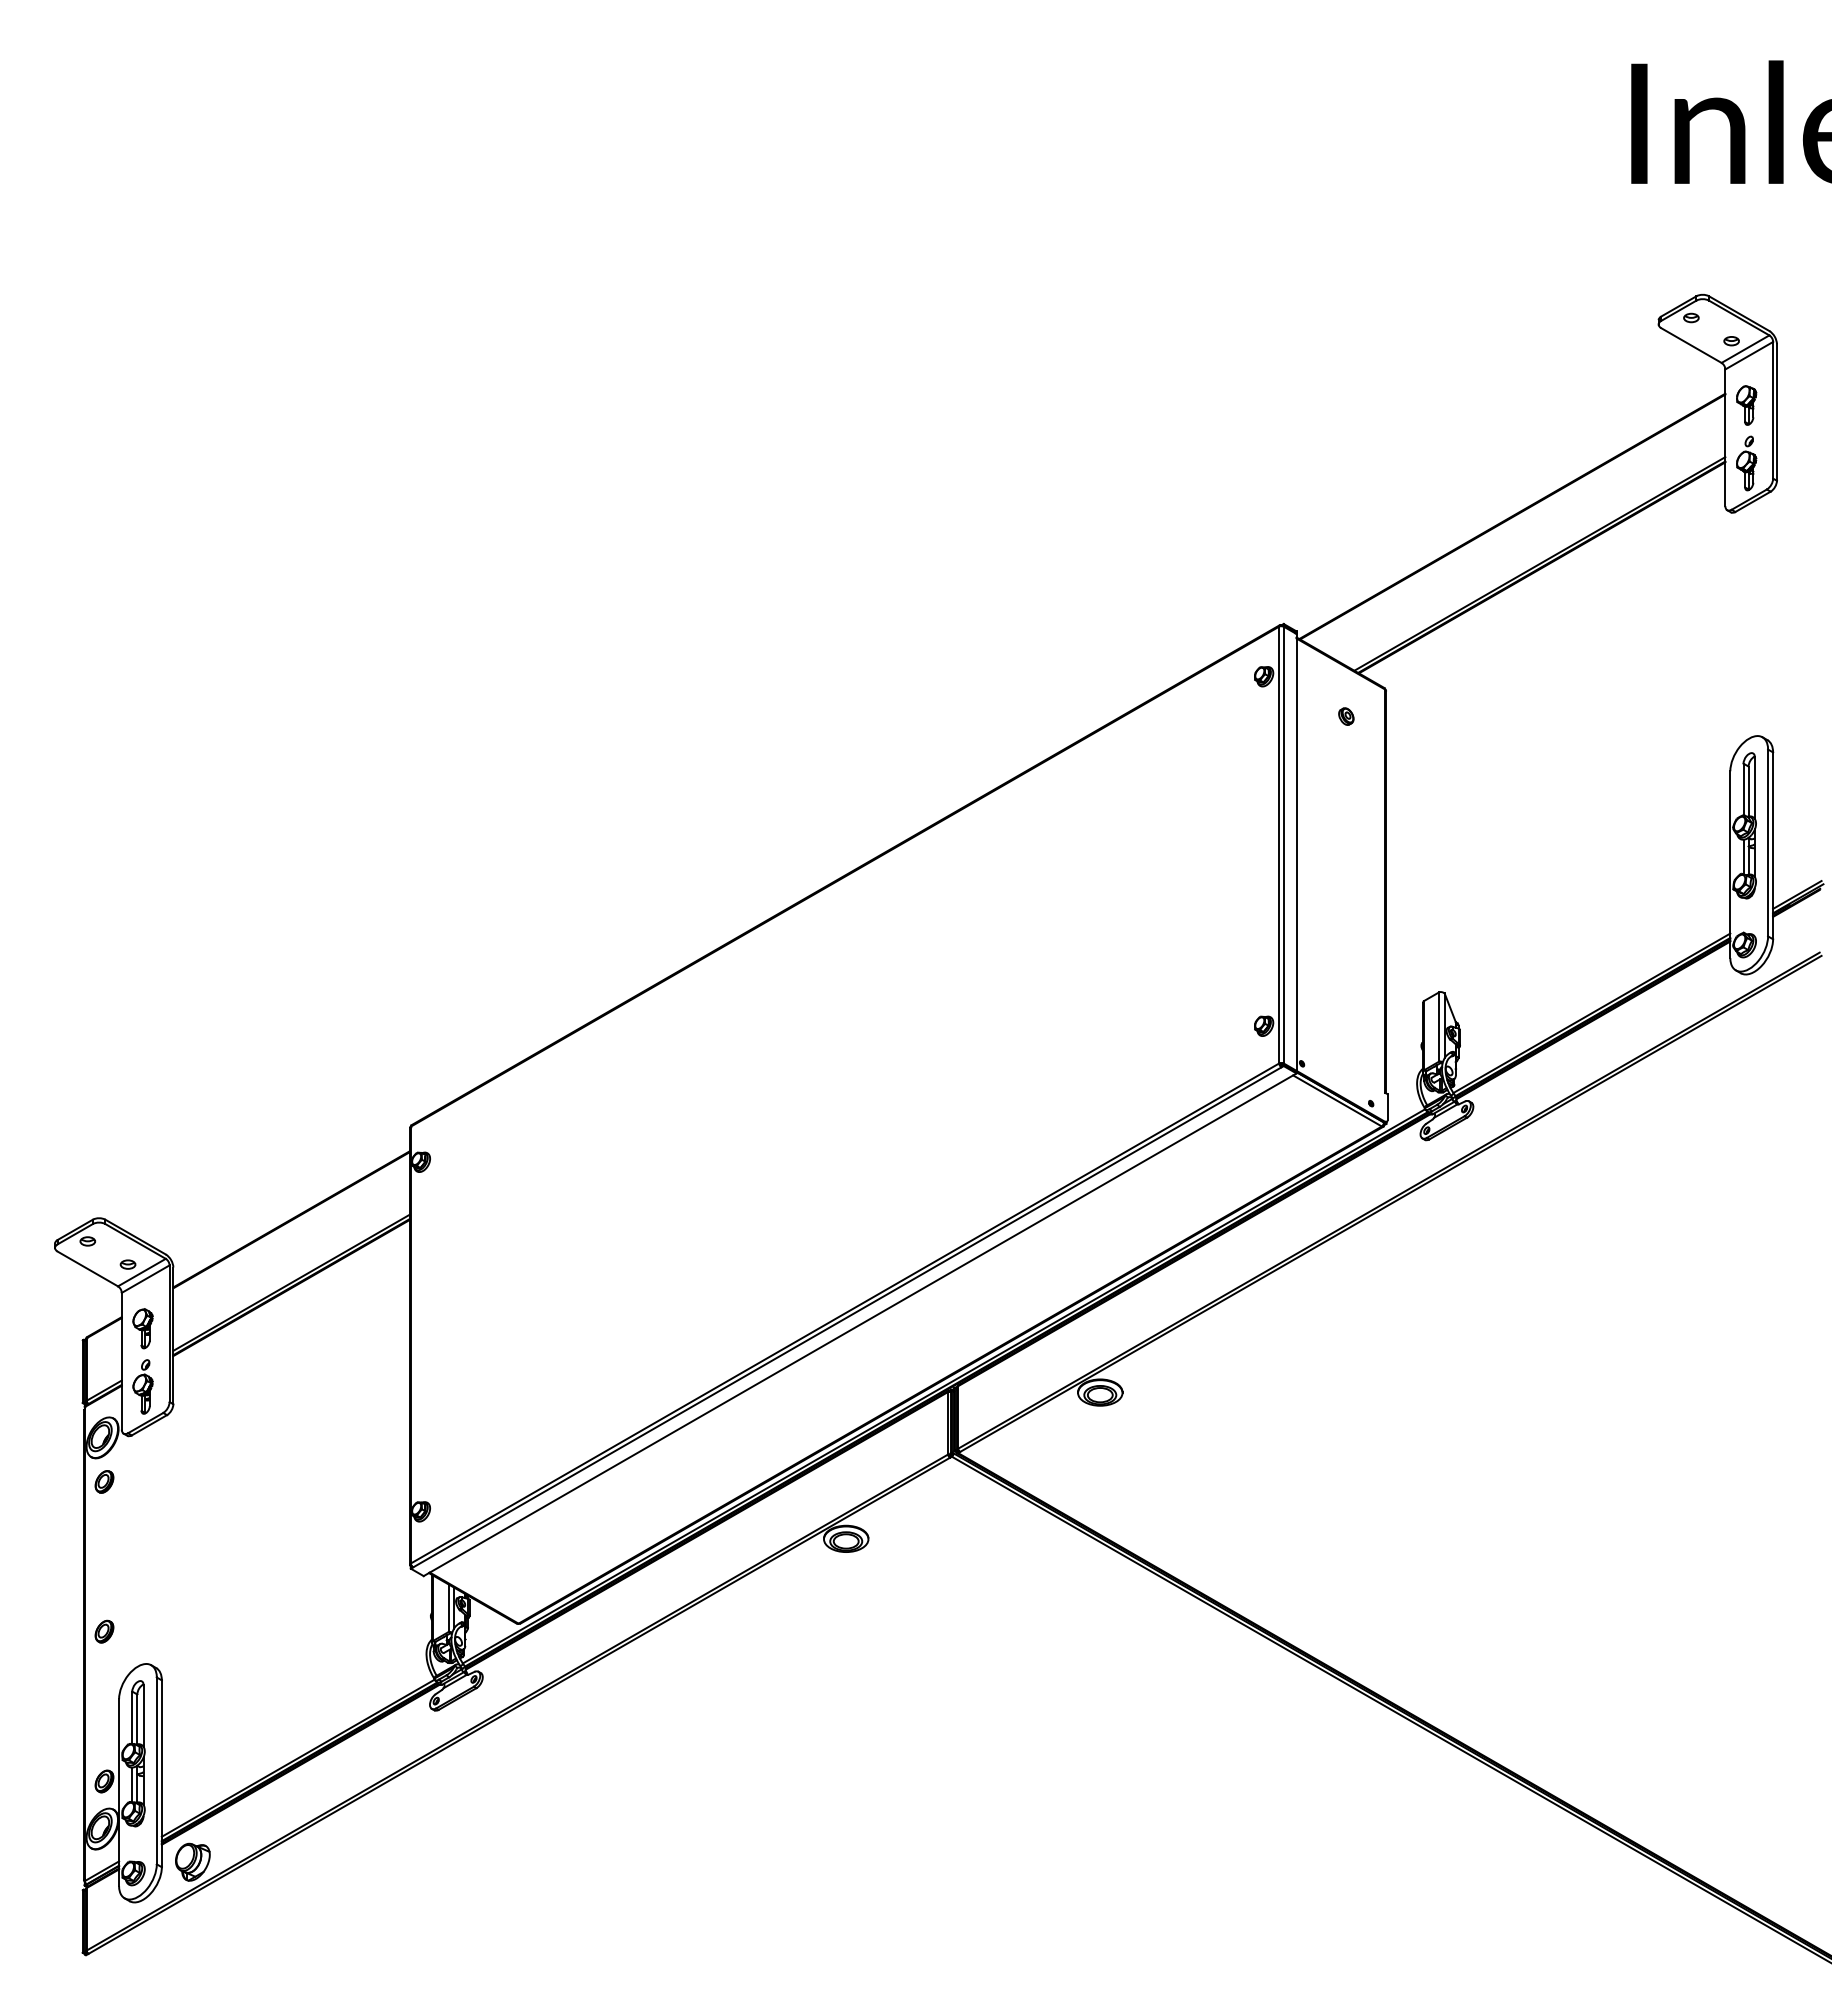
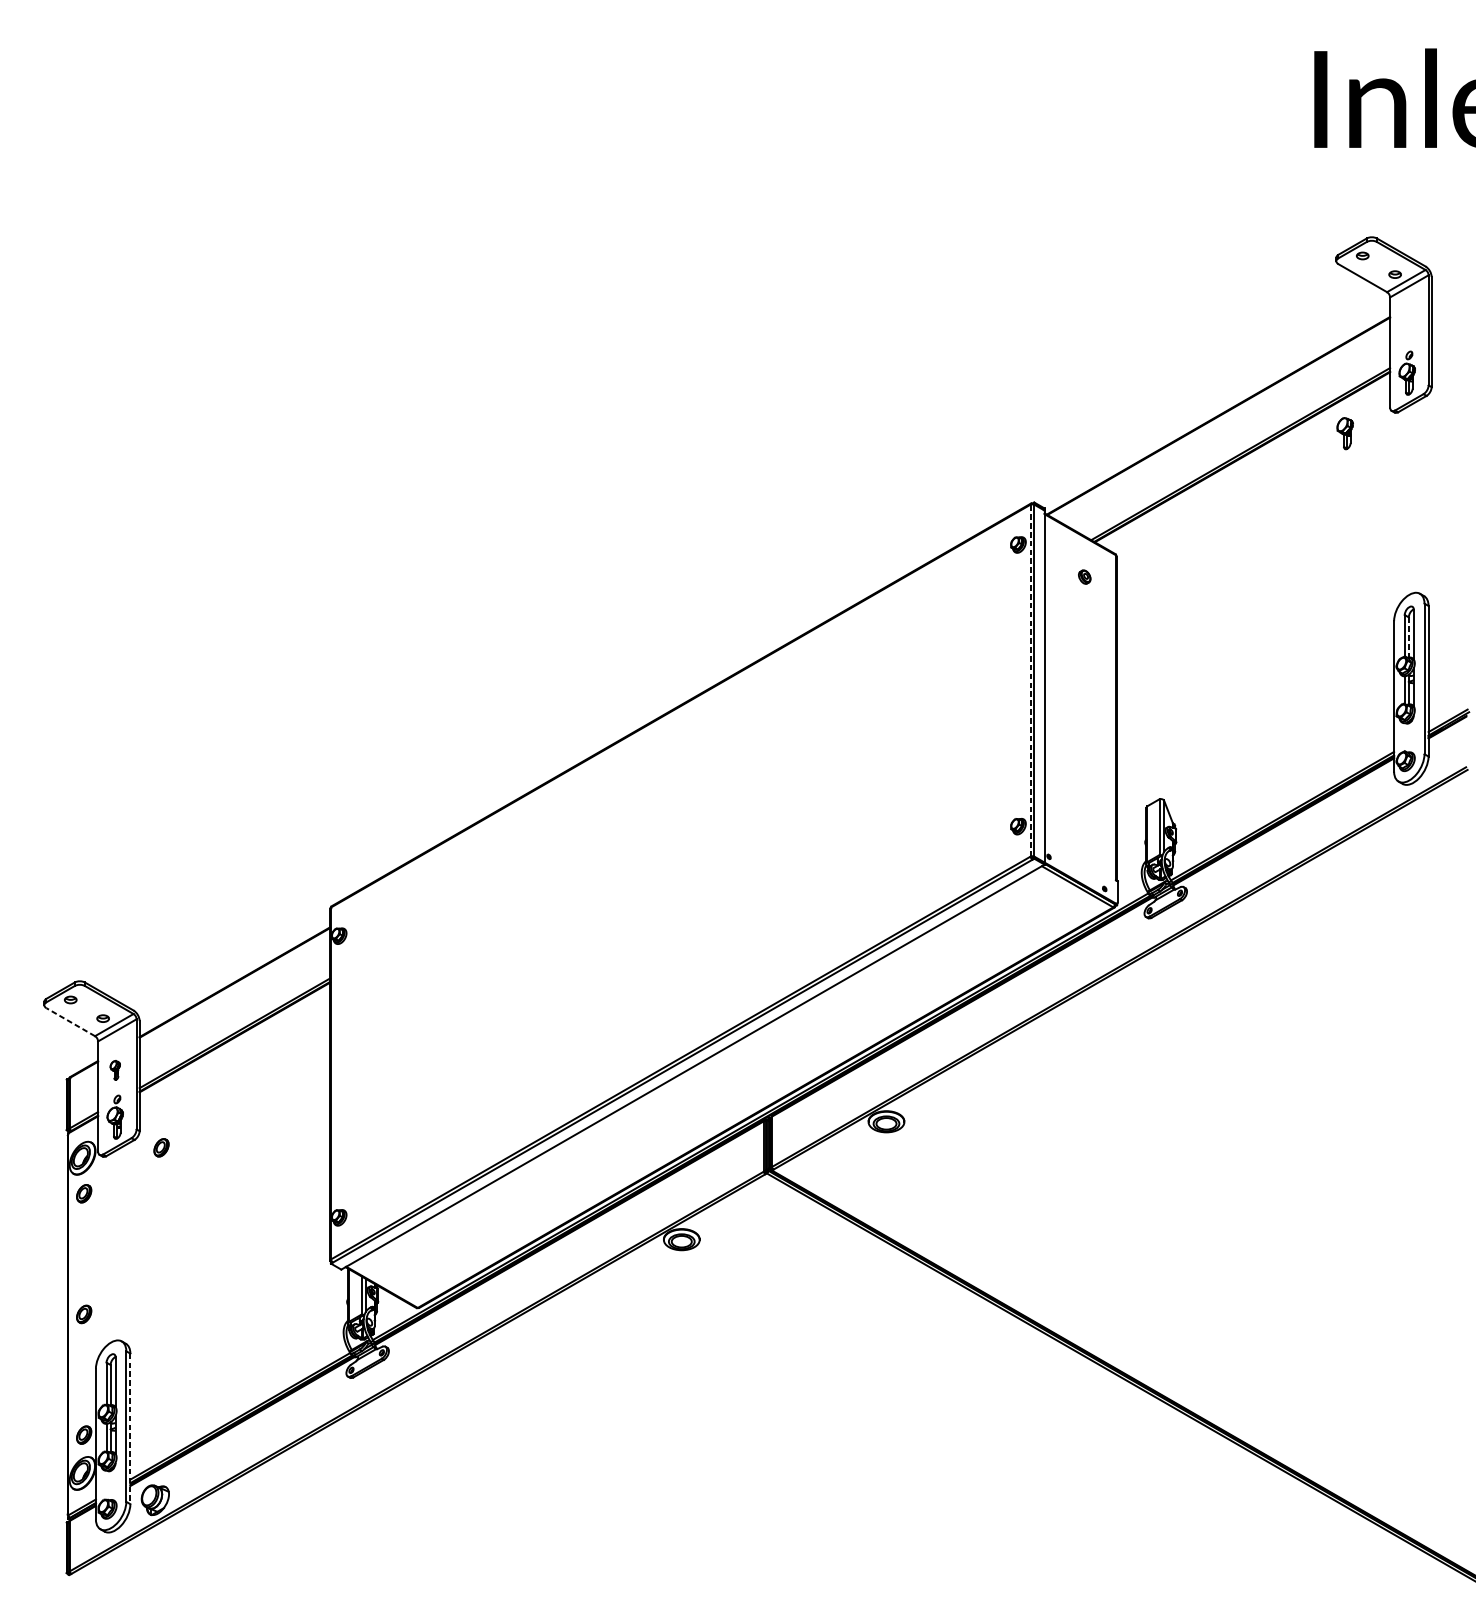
part: (1746, 405) -> (1345, 433), moved
line: (1748, 791) -> (1408, 637), solid -> dashed
line: (1279, 844) -> (1030, 680), solid -> dashed
line: (87, 1268) -> (70, 1021), solid -> dashed
part: (142, 1328) -> (114, 1070), size x0.6
part: (200, 1424) -> (161, 1147), added
line: (161, 1774) -> (130, 1429), solid -> dashed

